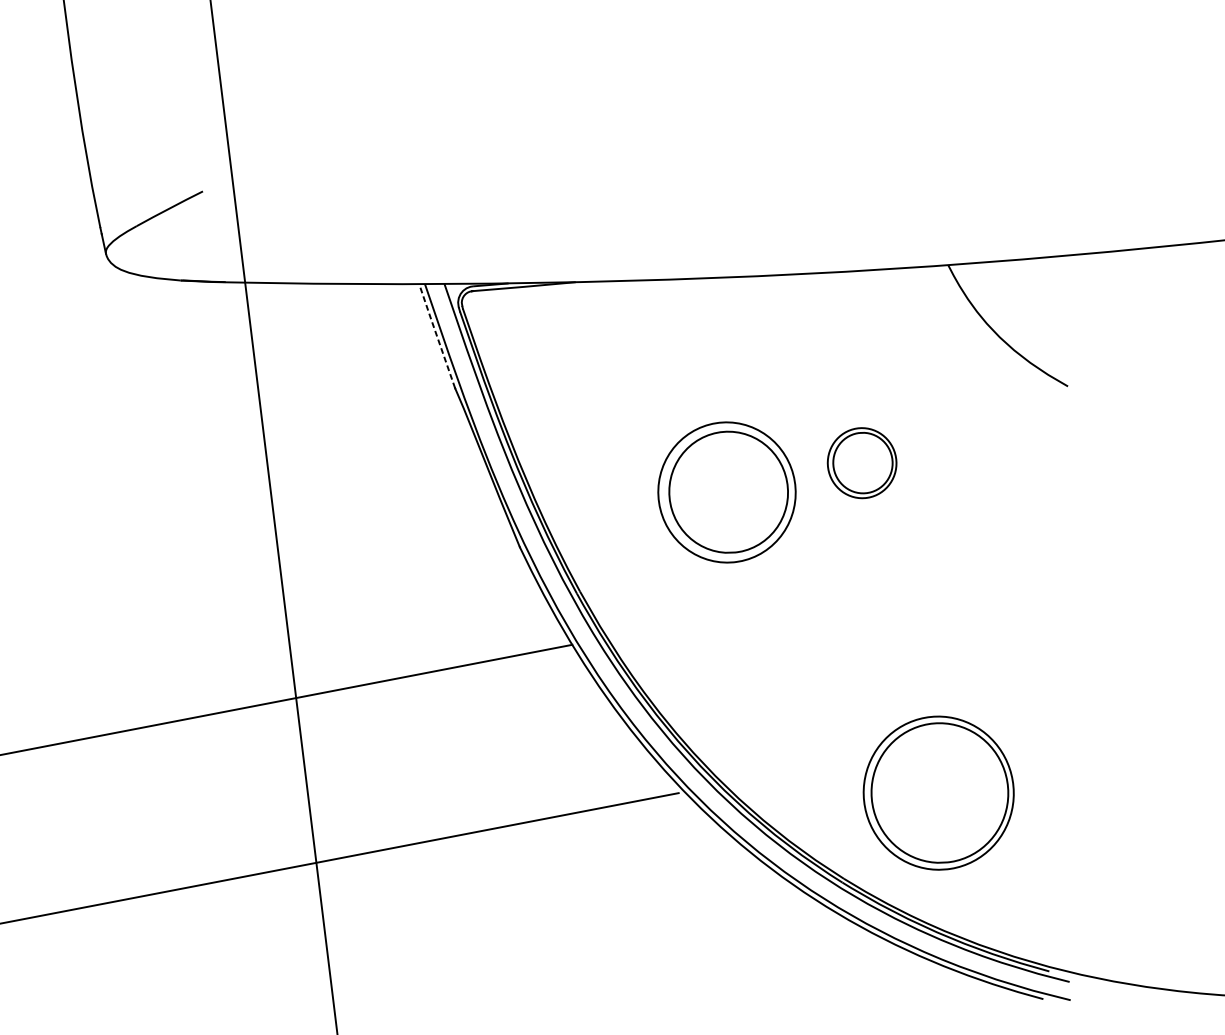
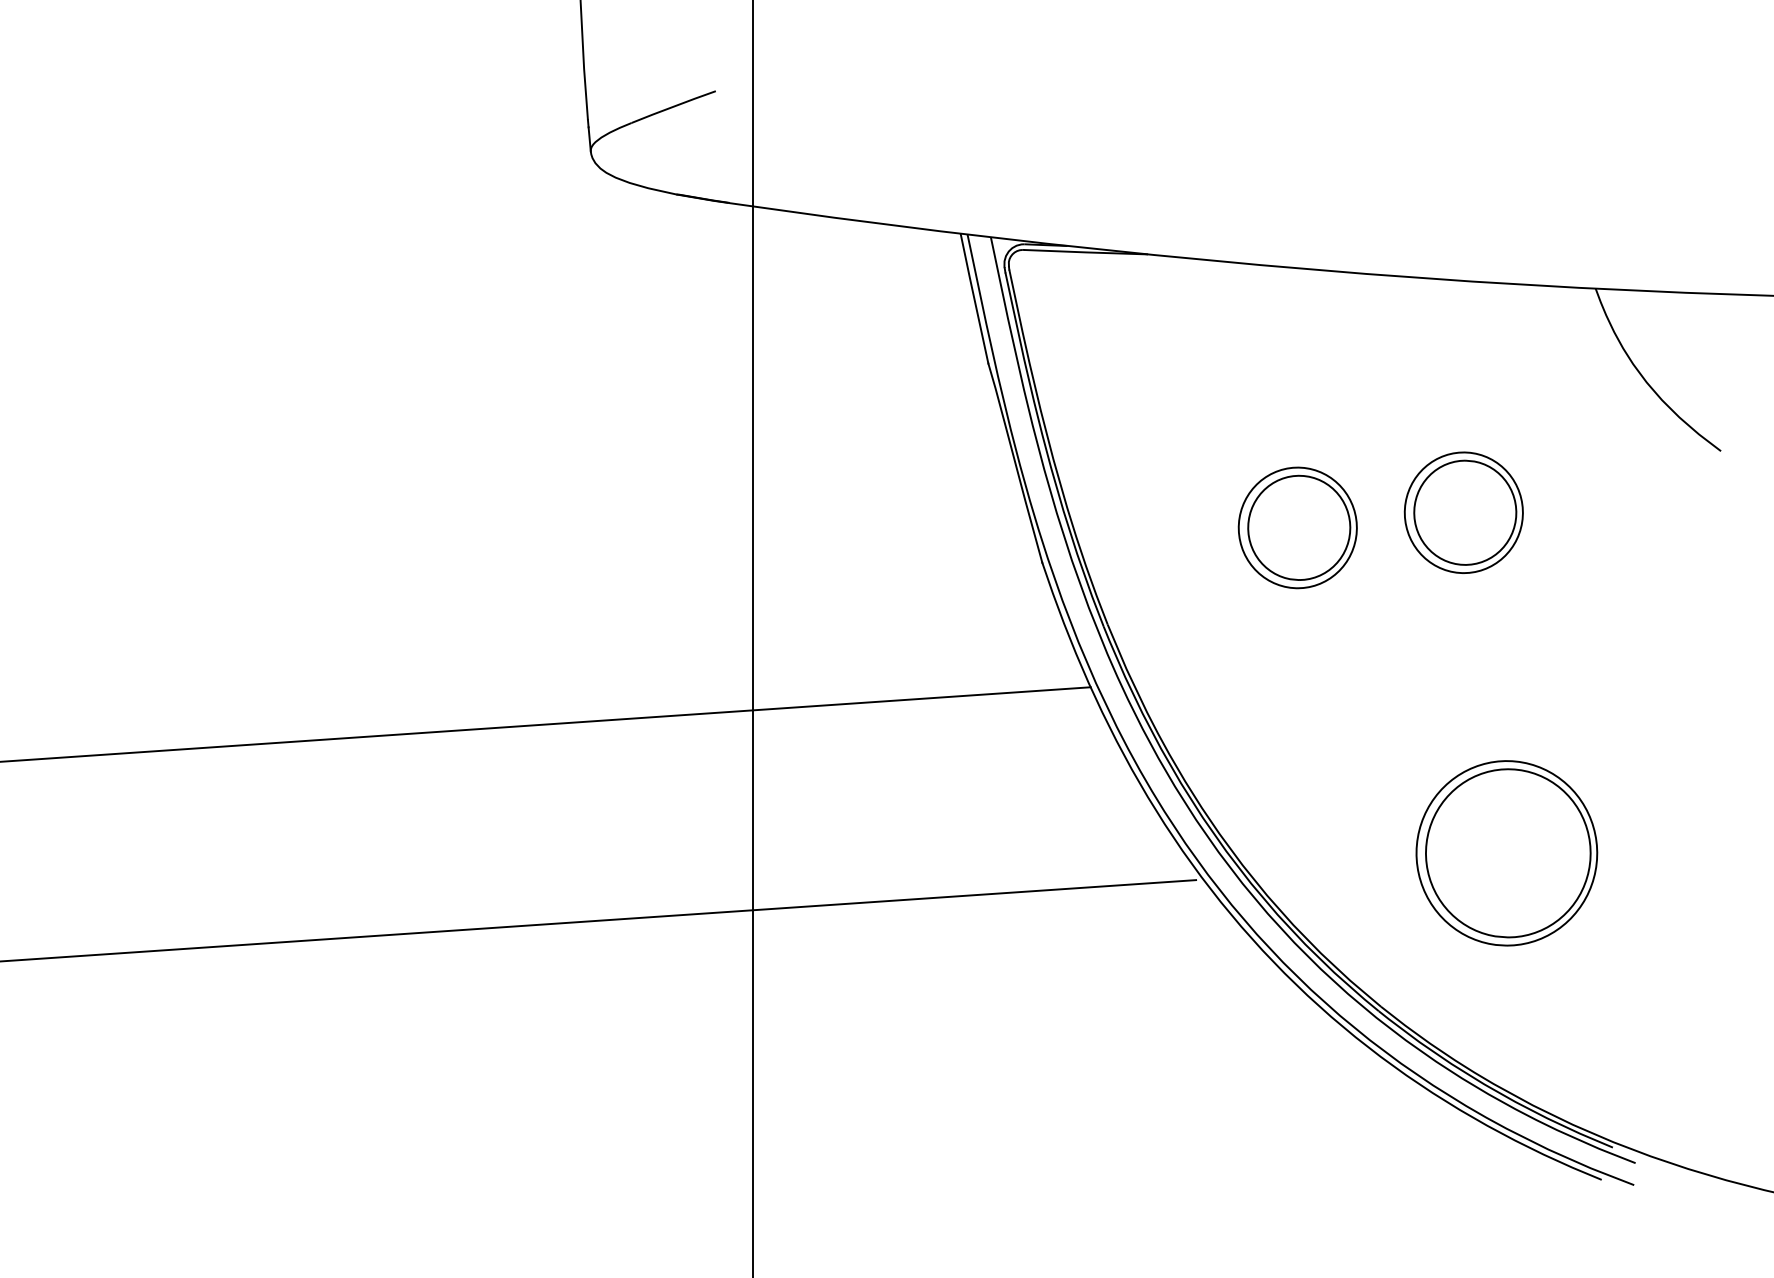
line: (437, 336) -> (974, 298), dashed -> solid
part: (861, 463) -> (1463, 512), size x1.43
part: (726, 492) -> (1297, 527), size x0.71
part: (938, 793) -> (1506, 853), moved

